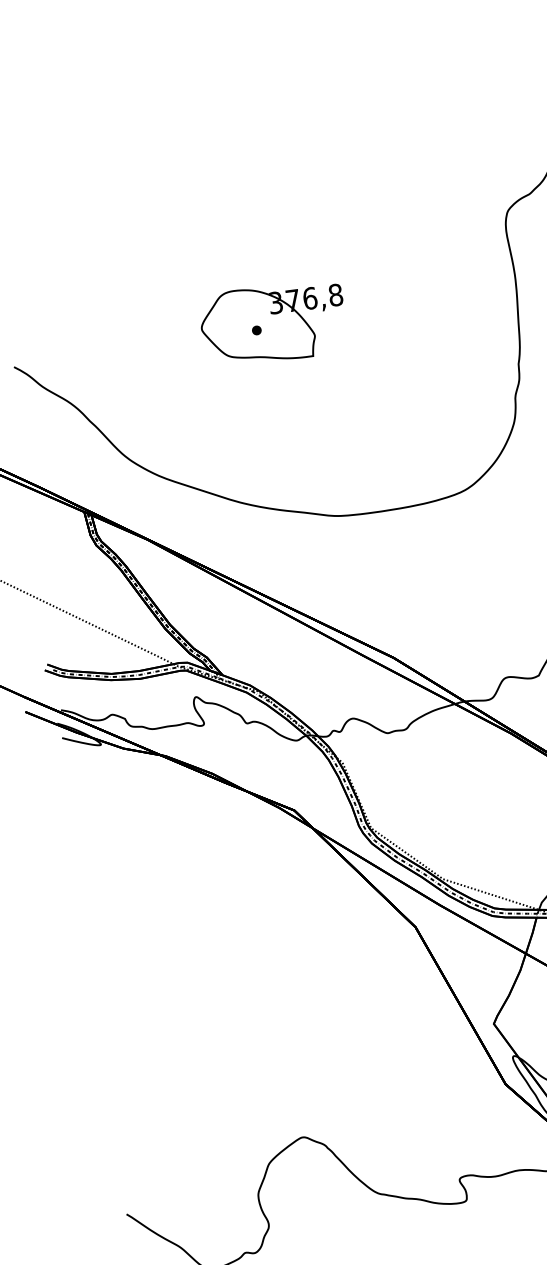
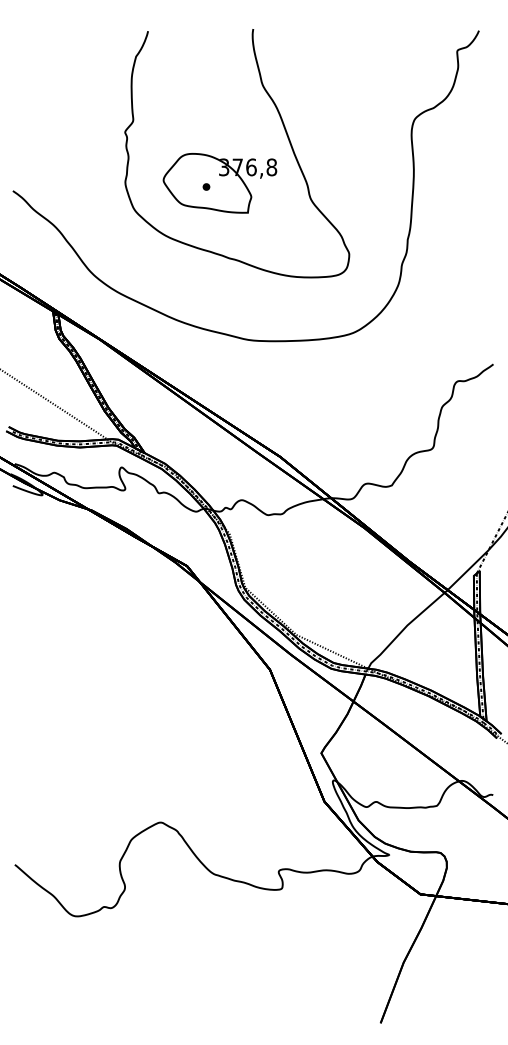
curve: (347, 250) -> (285, 133), added

